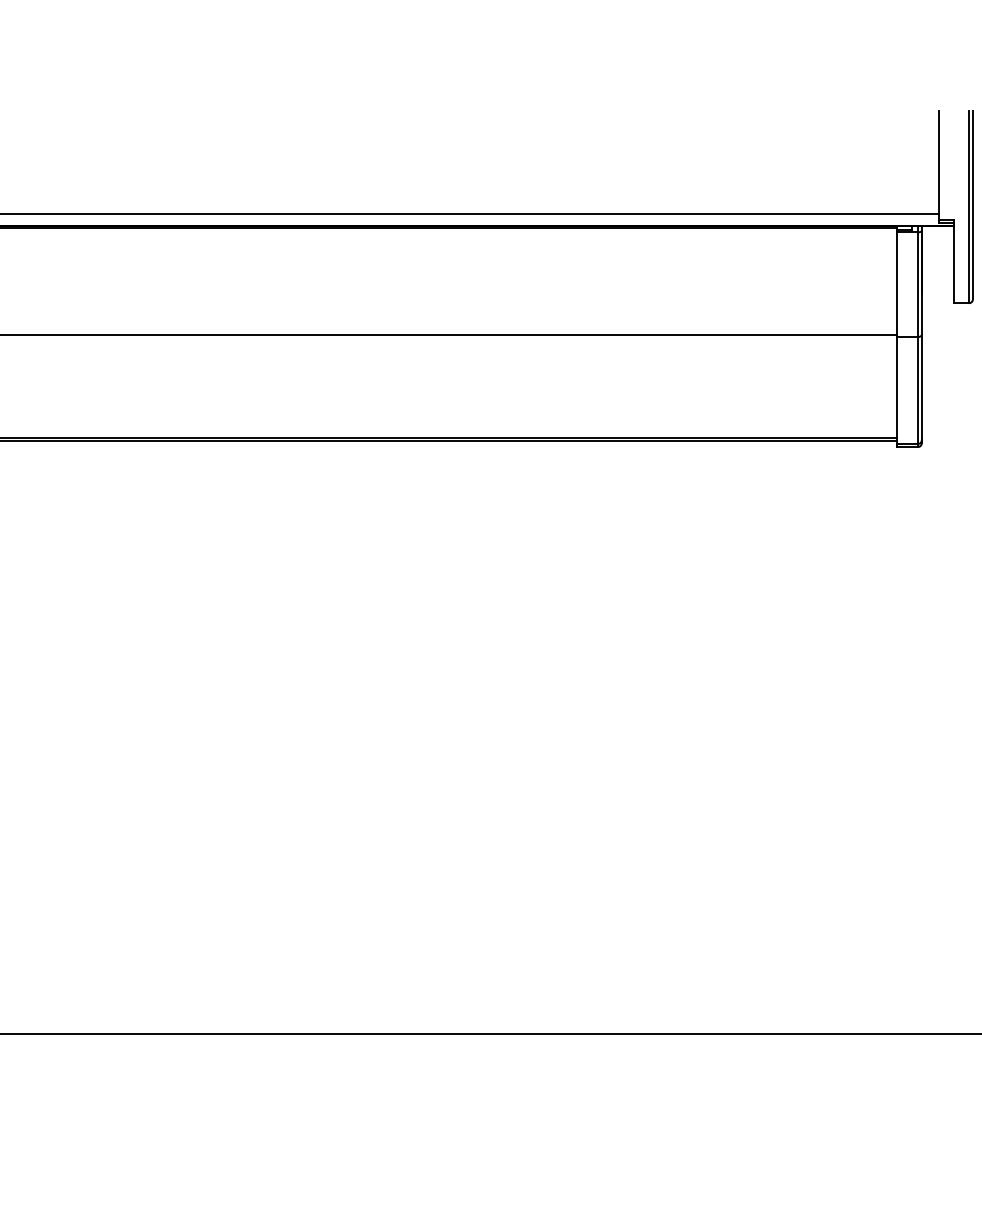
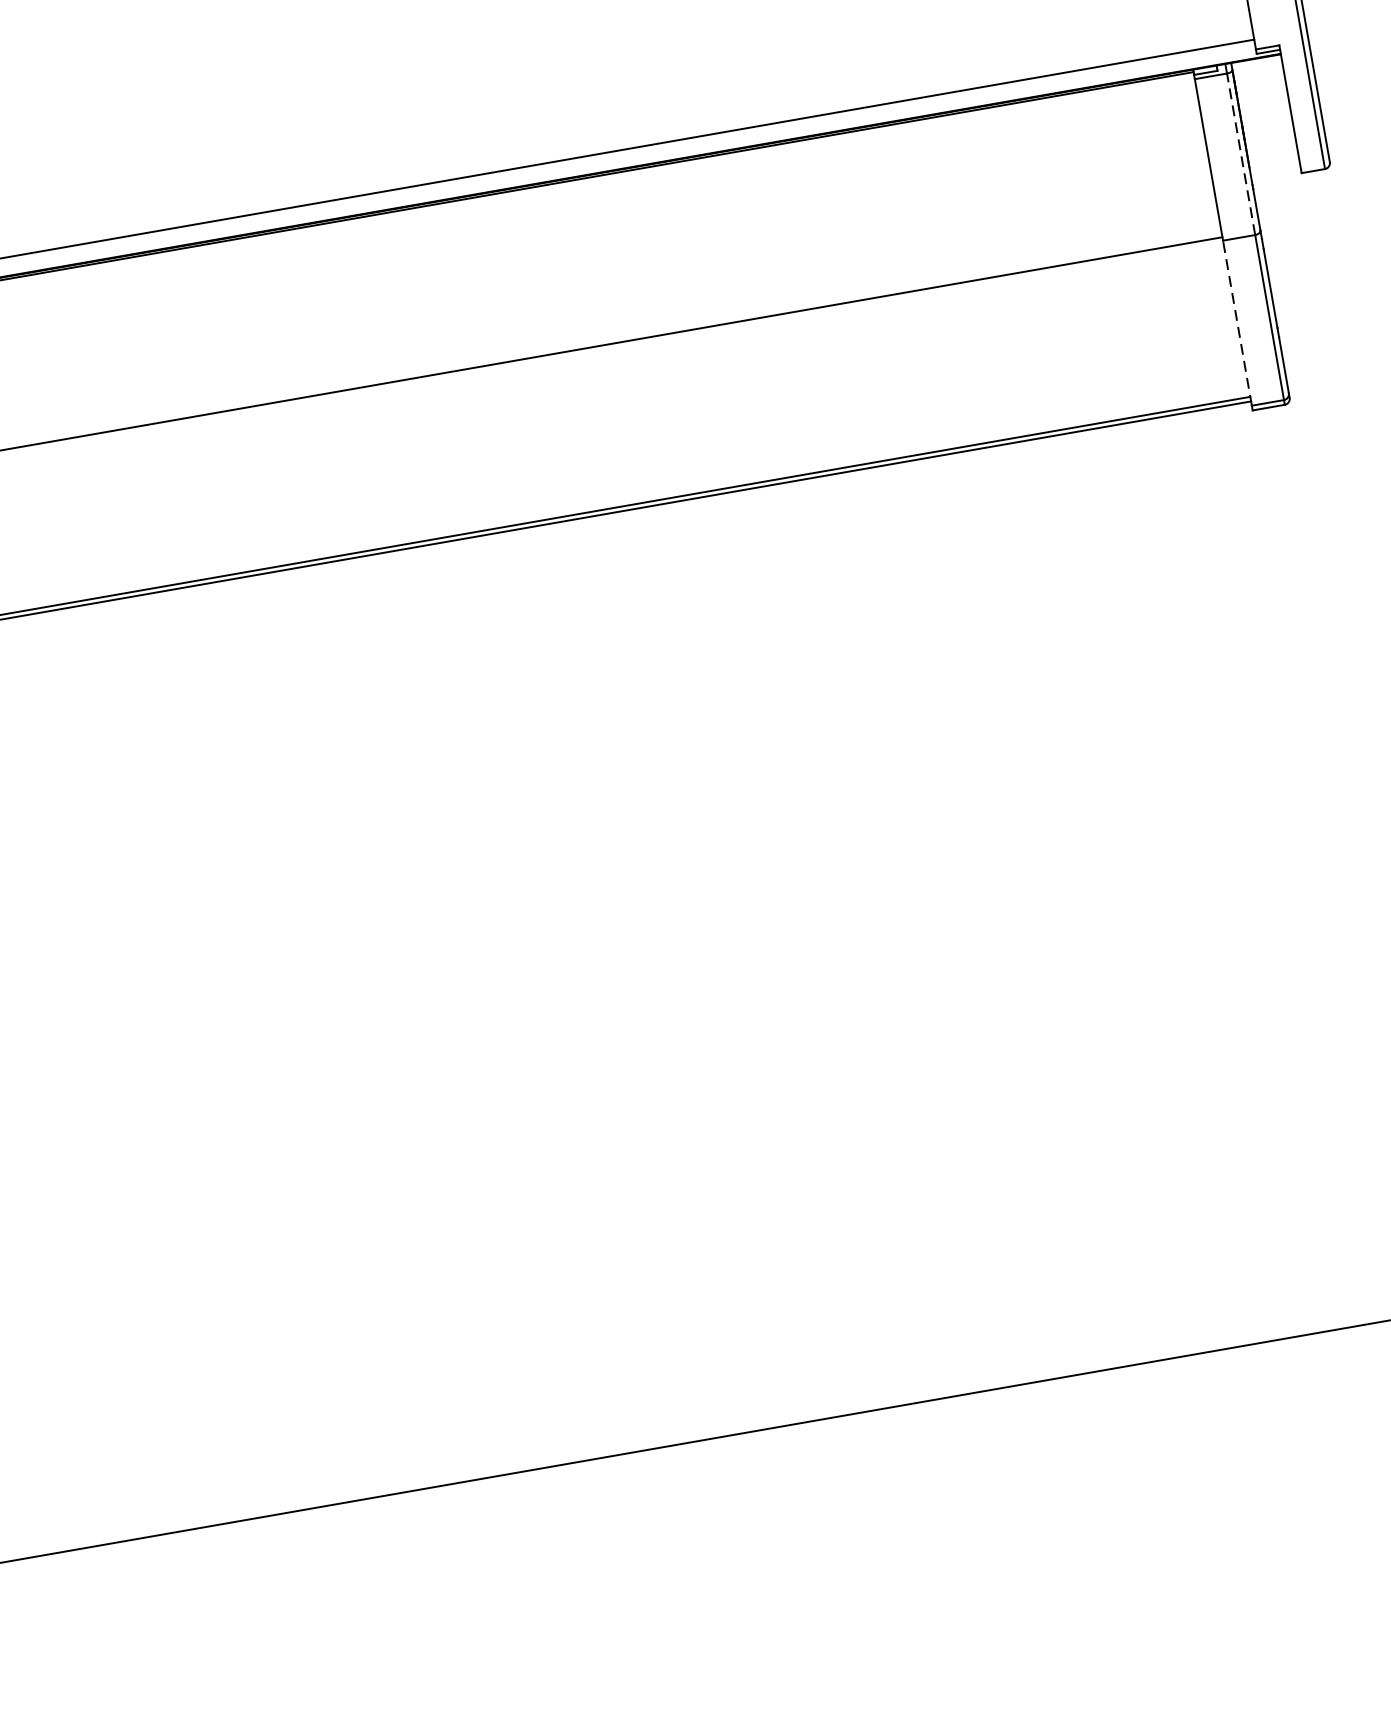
line: (917, 284) -> (1240, 154), solid -> dashed
line: (897, 390) -> (1237, 323), solid -> dashed

